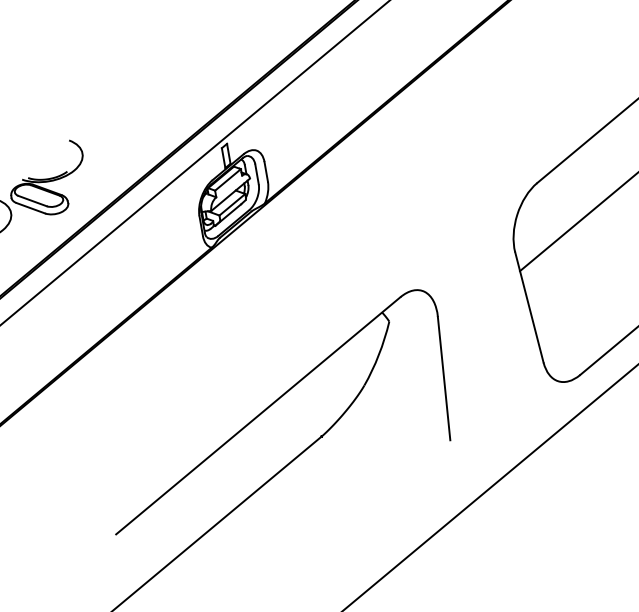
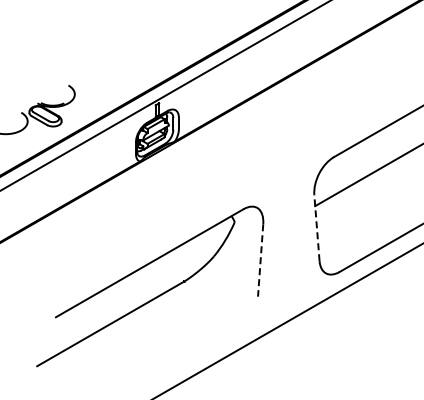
line: (528, 306) -> (316, 227), solid -> dashed
line: (443, 378) -> (260, 260), solid -> dashed

